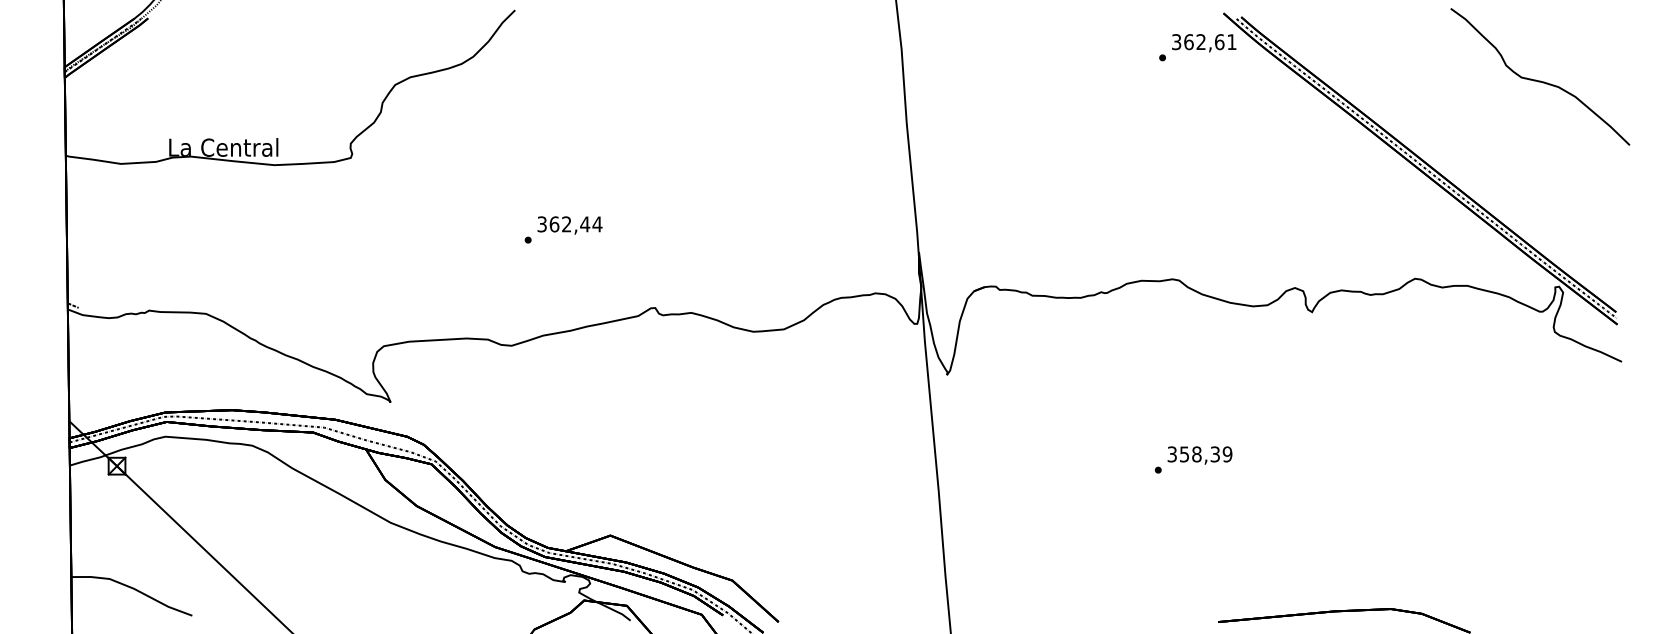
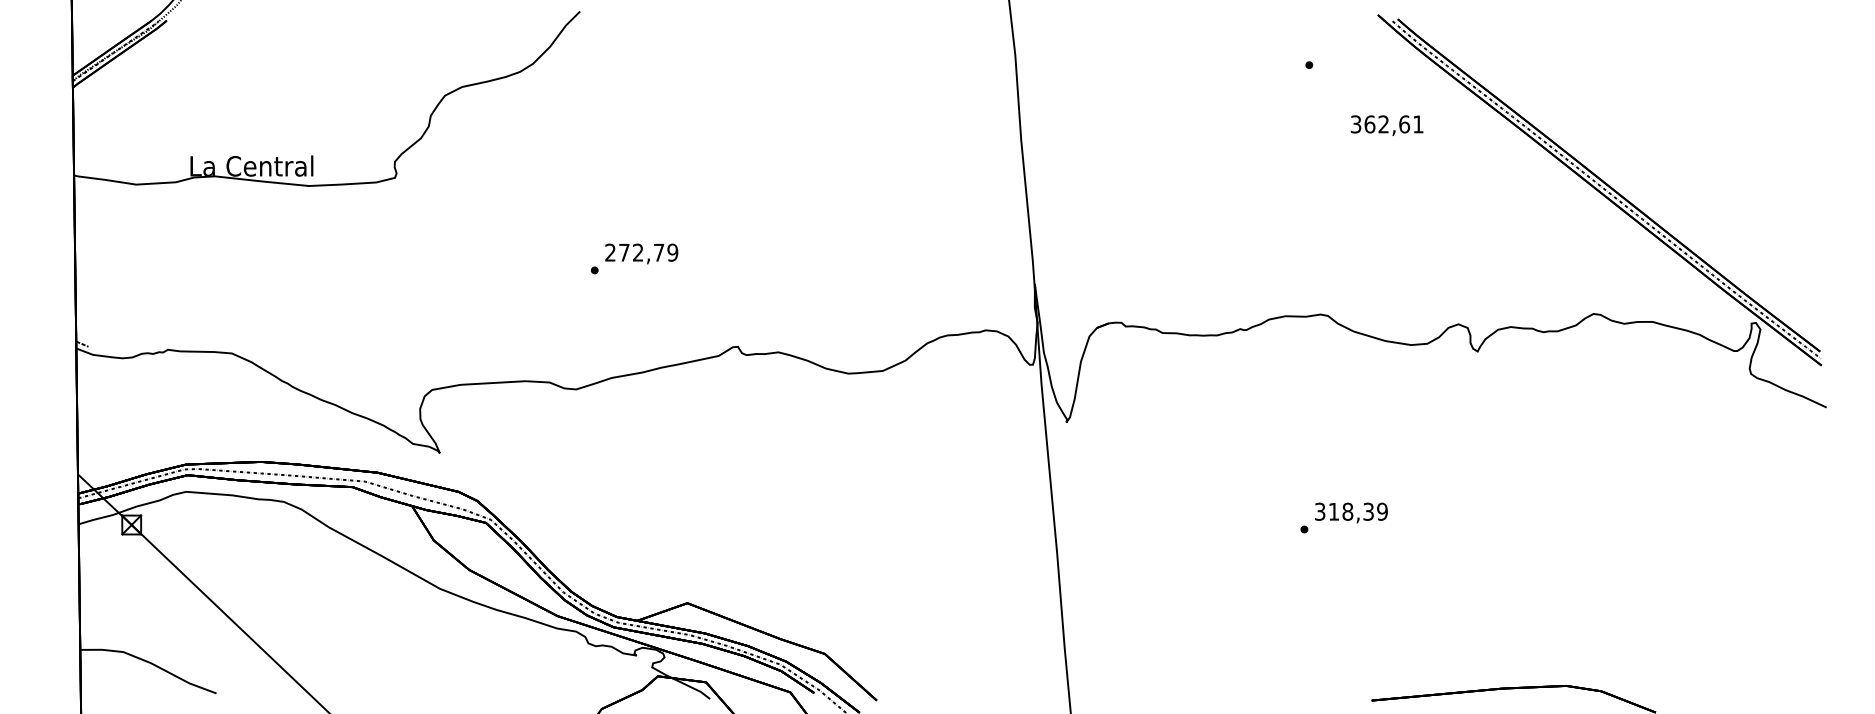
text: (1203, 43) -> (1386, 125), moved
curve: (1539, 80) -> (1733, 90), removed
text: (569, 224) -> (641, 252), 362,44 -> 272,79
text: (1184, 454) -> (1333, 511), 358,39 -> 318,39

